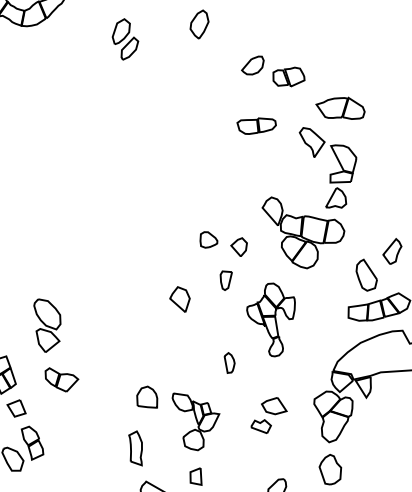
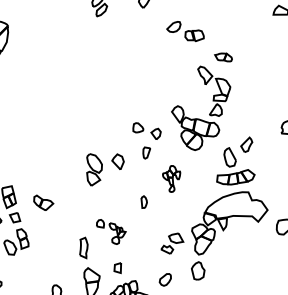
part: (340, 109) -> (223, 57), size x0.6
part: (255, 125) -> (172, 62), removed
part: (271, 319) -> (171, 178), size x0.6
part: (48, 324) -> (94, 169), moved
part: (268, 415) -> (172, 243), moved
part: (179, 416) -> (111, 231), size x0.6

